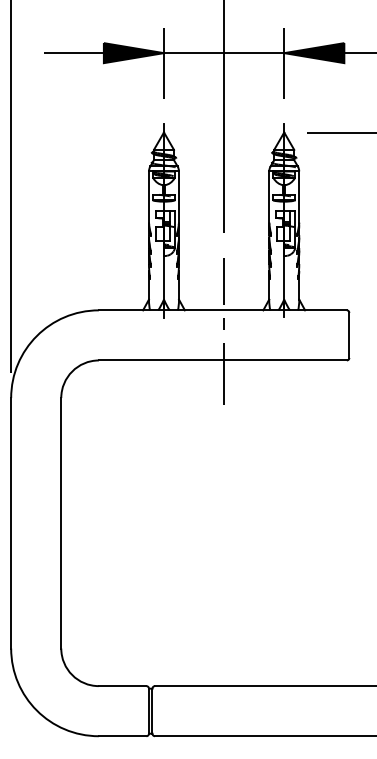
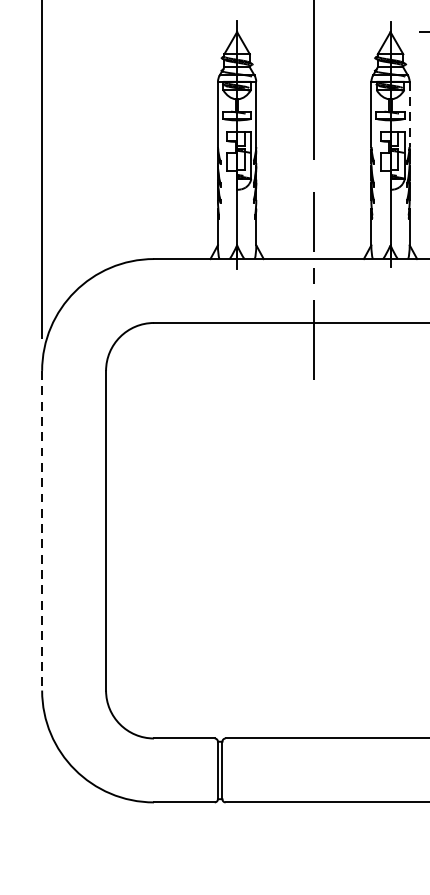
line: (299, 197) -> (410, 115), solid -> dashed
line: (11, 523) -> (42, 530), solid -> dashed

